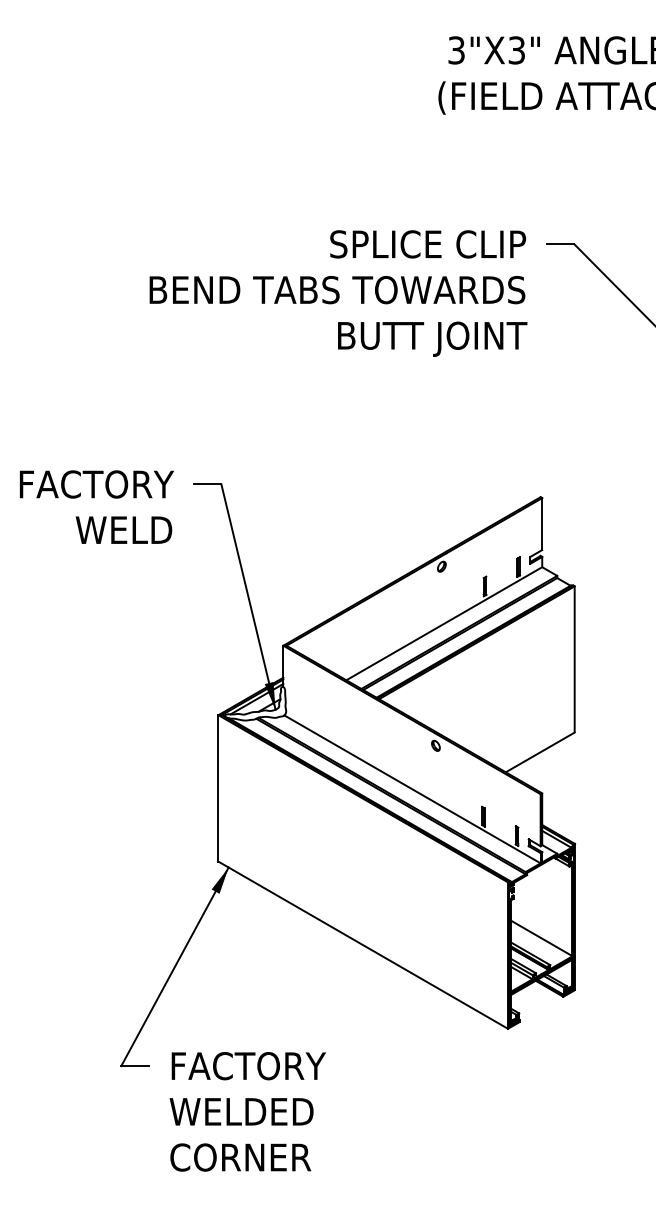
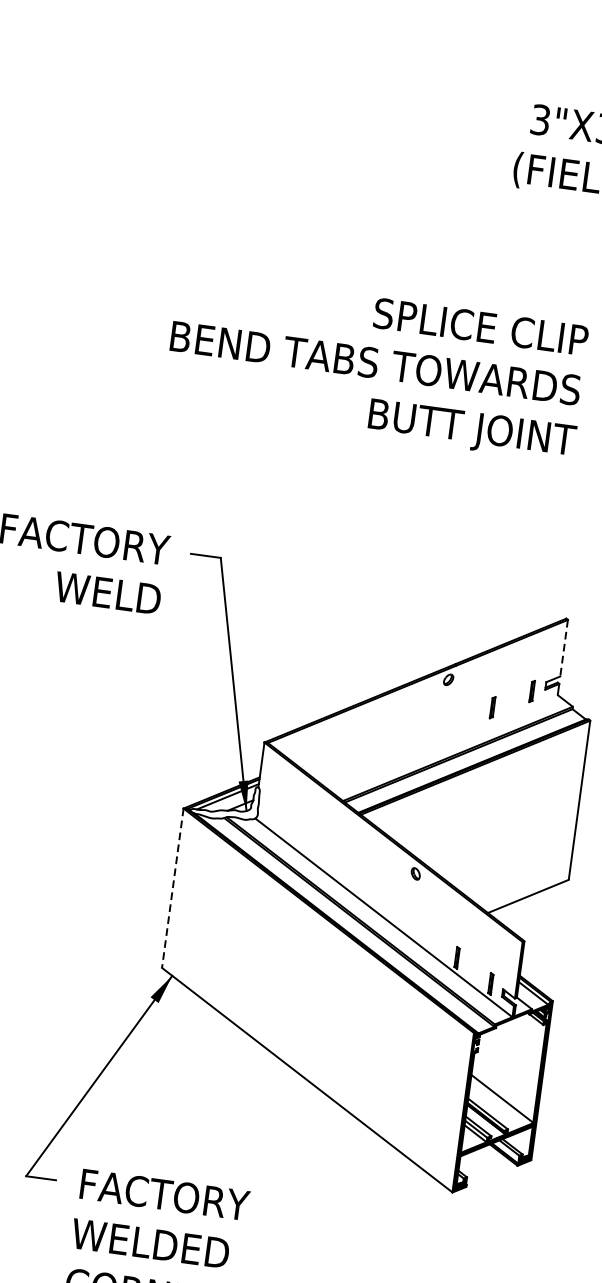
line: (542, 524) -> (564, 648), solid -> dashed
line: (444, 623) -> (443, 742), removed
line: (218, 788) -> (172, 888), solid -> dashed

